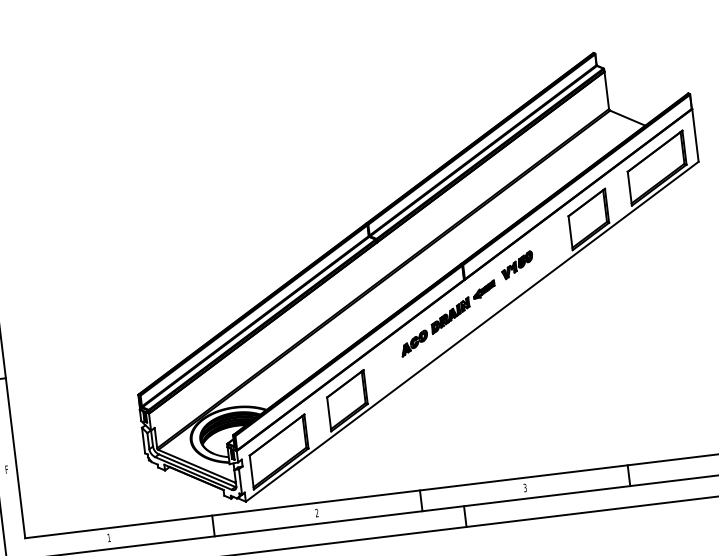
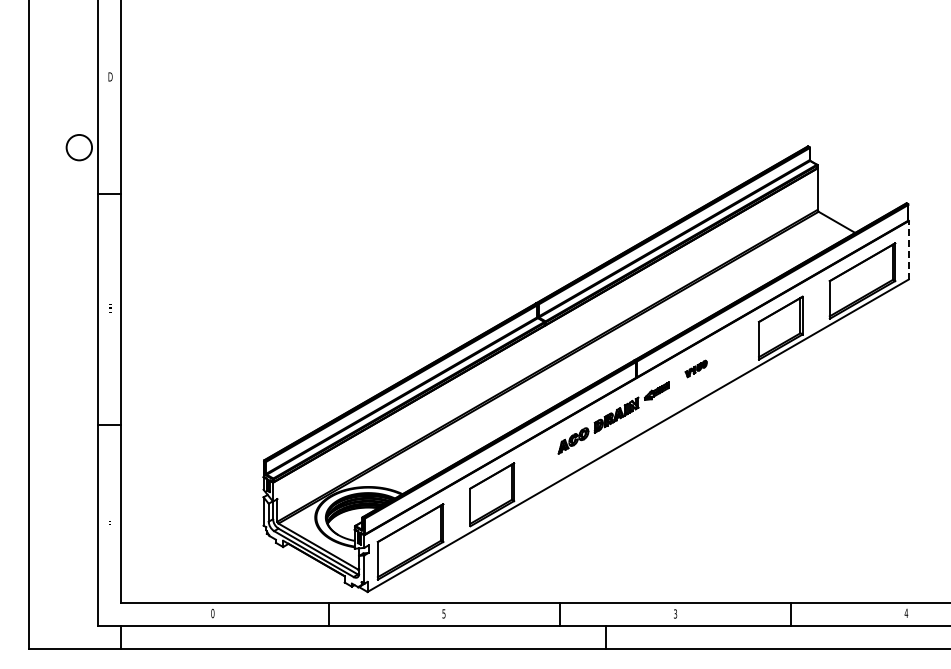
line: (695, 134) -> (908, 249), solid -> dashed
part: (516, 265) -> (695, 368), size x0.6
text: (316, 512) -> (443, 613), 2 -> 5
text: (108, 537) -> (212, 613), 1 -> 0

